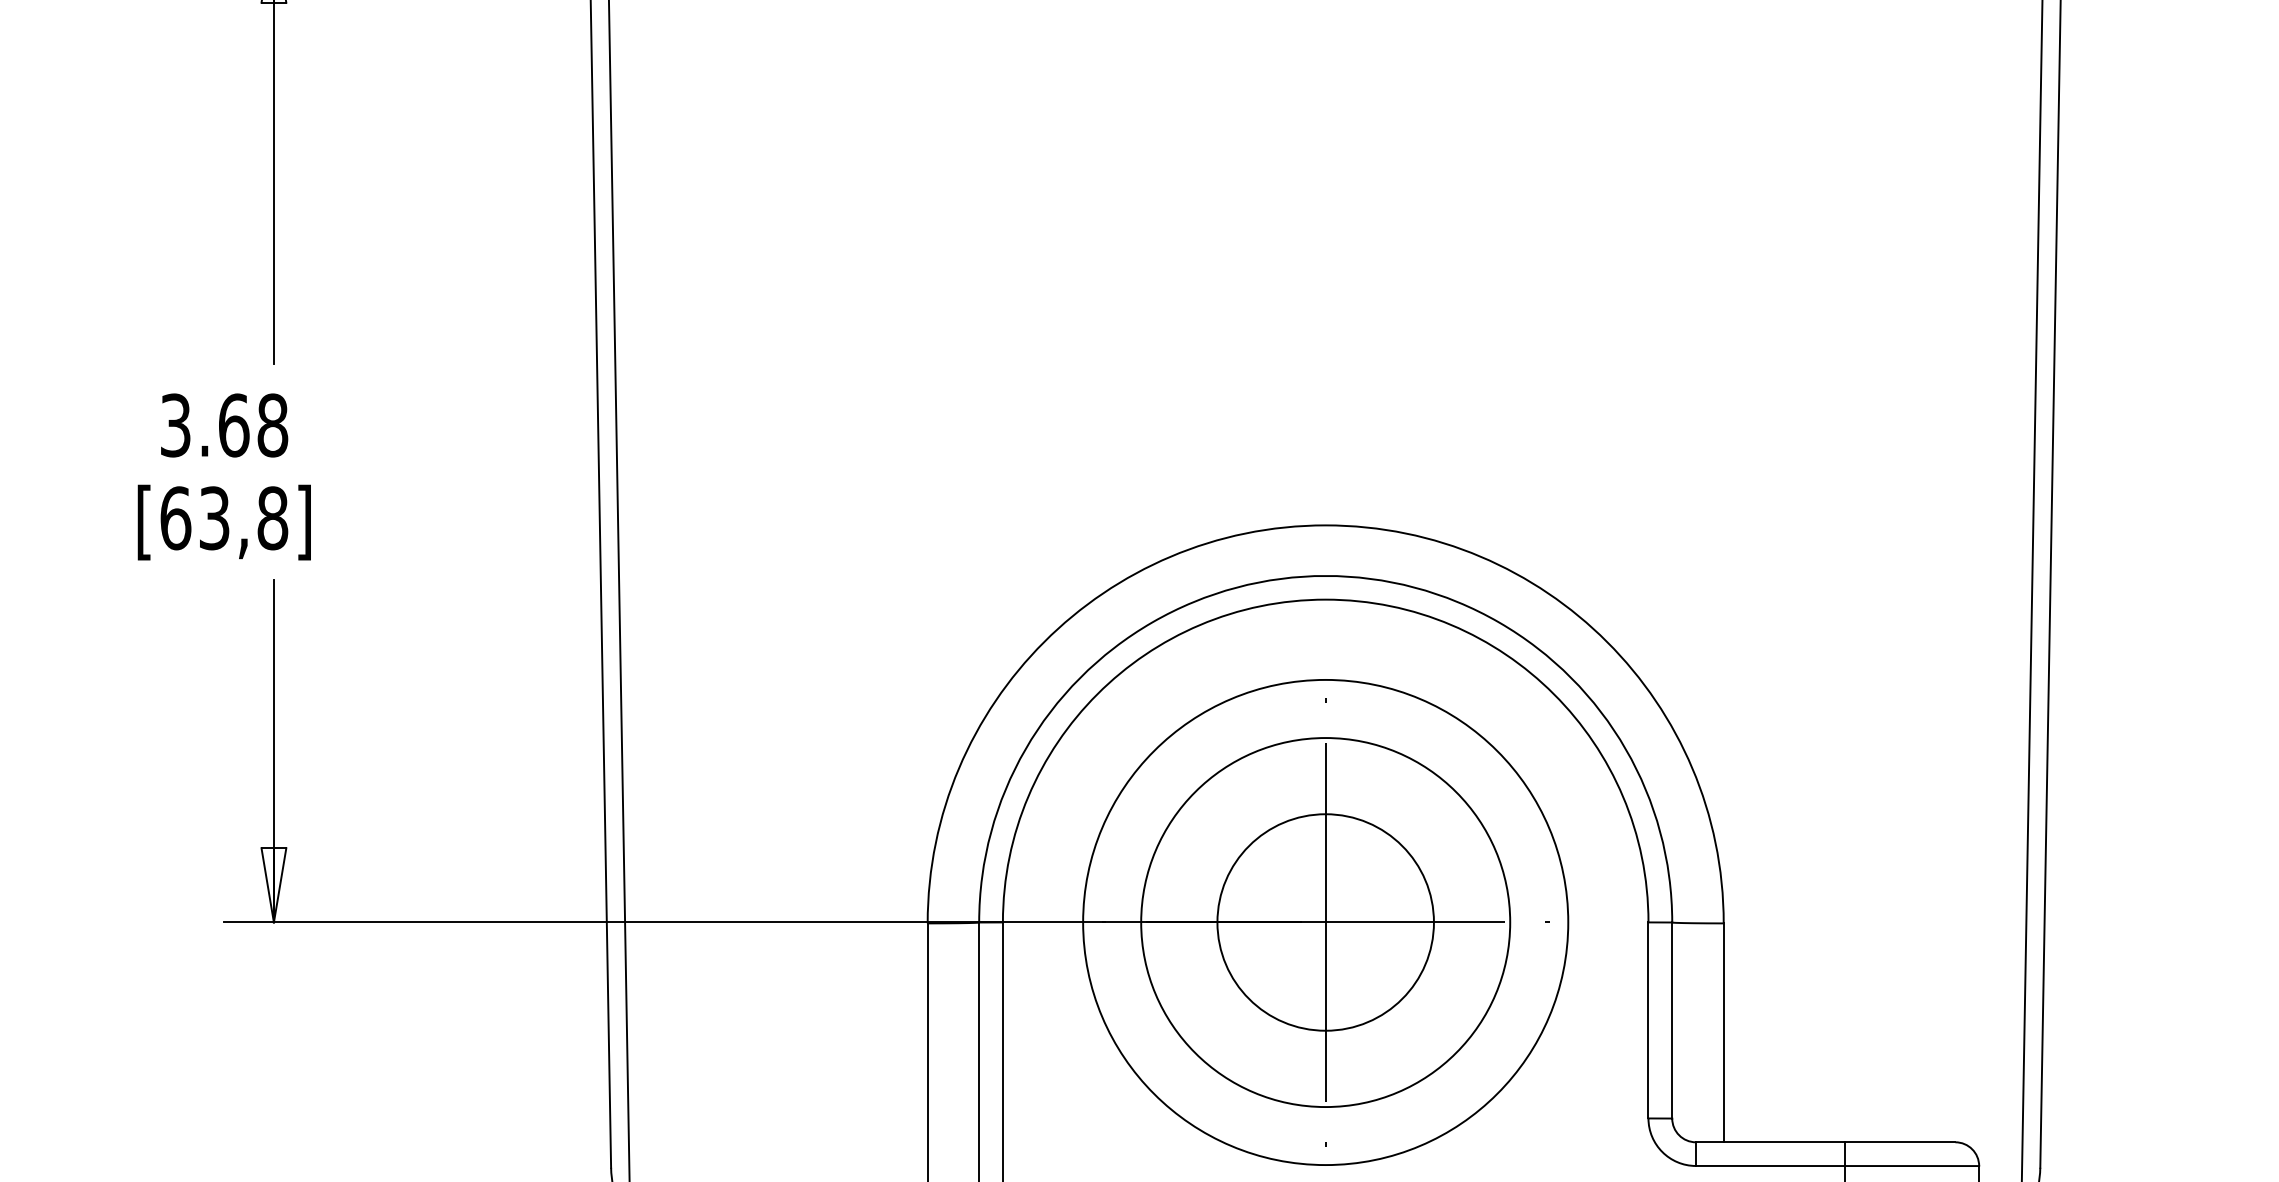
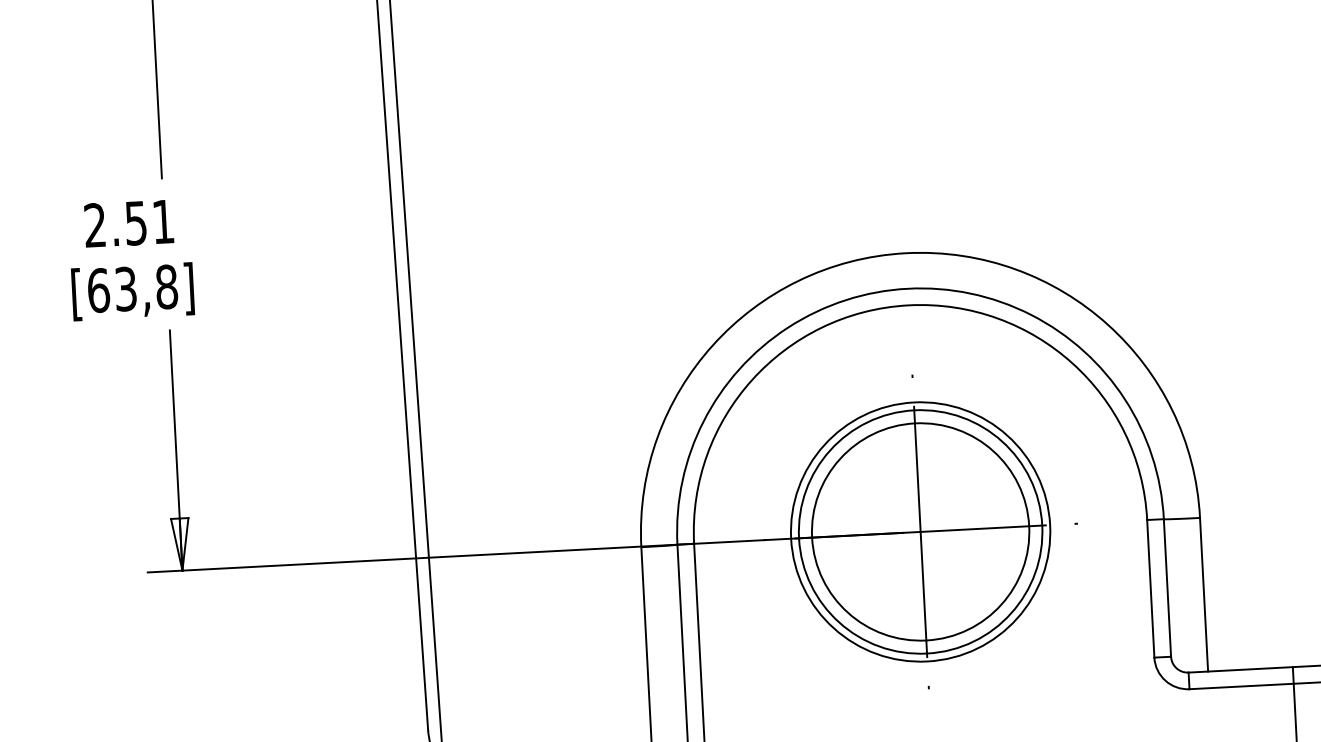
text: (224, 425) -> (129, 223), 3.68 -> 2.51
circle: (1325, 922) -> (920, 531), size x0.71
circle: (1325, 922) -> (920, 531), size x1.43

